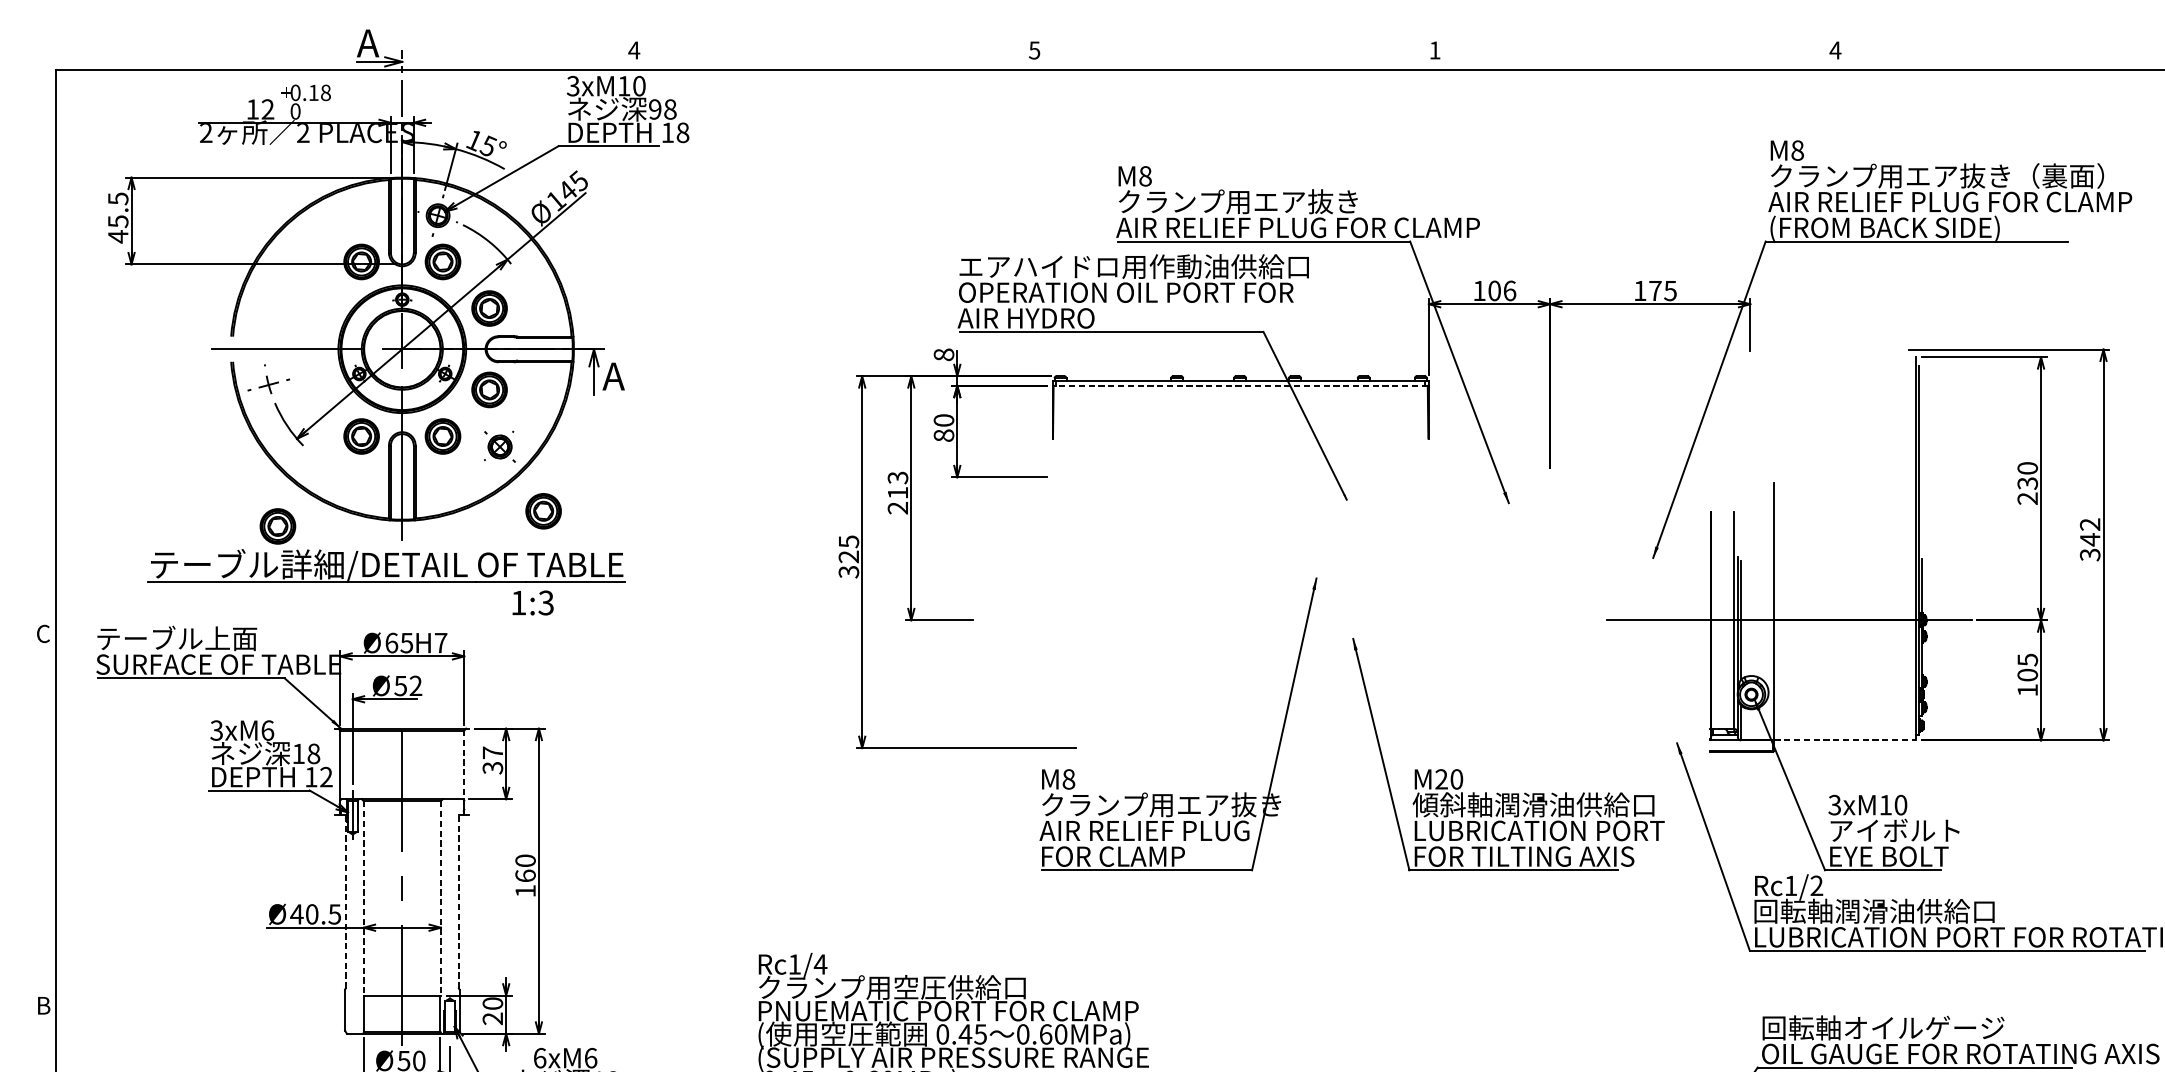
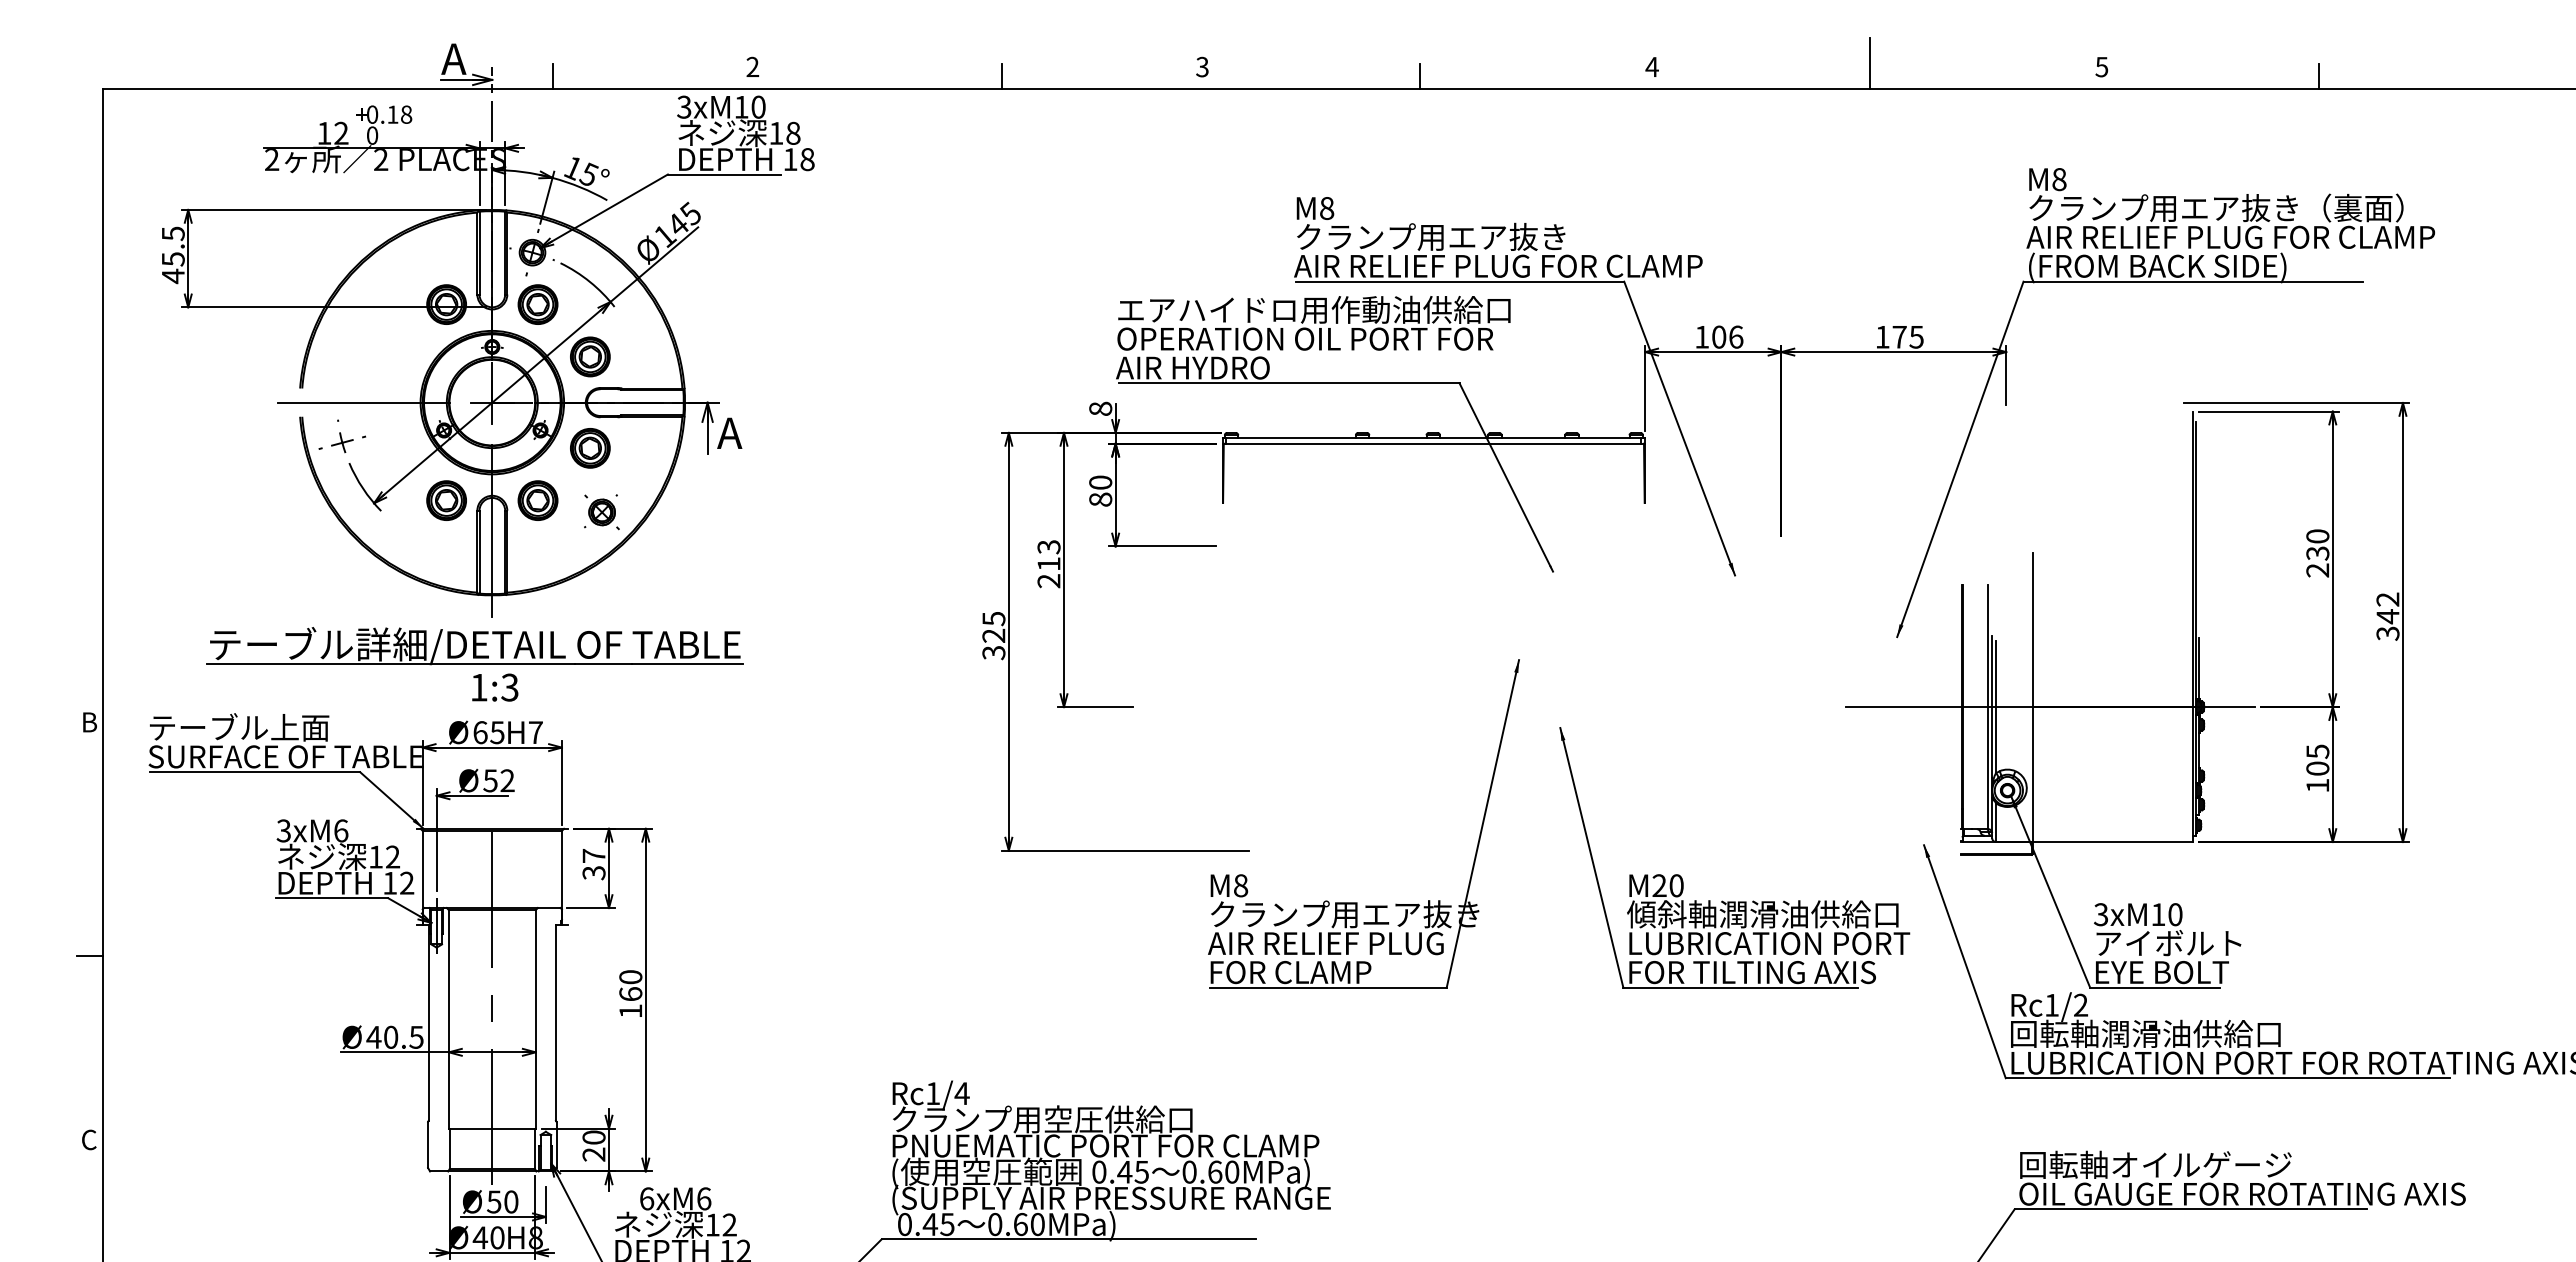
line: (1628, 47) -> (1869, 63), added
text: (633, 49) -> (752, 66), 4 -> 2
text: (1034, 49) -> (1202, 66), 5 -> 3
text: (1434, 49) -> (1651, 66), 1 -> 4
text: (1835, 50) -> (2101, 67), 4 -> 5
line: (455, 58) -> (552, 76), added
line: (856, 58) -> (1002, 76), added
line: (1227, 58) -> (1419, 76), added
line: (2029, 58) -> (2319, 76), added
text: (655, 108) -> (776, 132), 98 -> 18
line: (1240, 385) -> (1433, 443), dashed -> solid
part: (543, 511) -> (650, 584), removed
part: (277, 526) -> (352, 601), removed
text: (533, 602) -> (495, 687), moved
text: (43, 634) -> (89, 722), C -> B
line: (1844, 740) -> (2112, 842), dashed -> solid
text: (314, 753) -> (393, 856), 18 -> 12
line: (463, 772) -> (561, 877), dashed -> solid
line: (43, 842) -> (89, 956), added
line: (363, 898) -> (448, 1019), dashed -> solid
line: (440, 898) -> (535, 1019), dashed -> solid
line: (345, 901) -> (428, 1022), dashed -> solid
line: (458, 901) -> (555, 1022), dashed -> solid
text: (43, 1005) -> (89, 1139), B -> C

